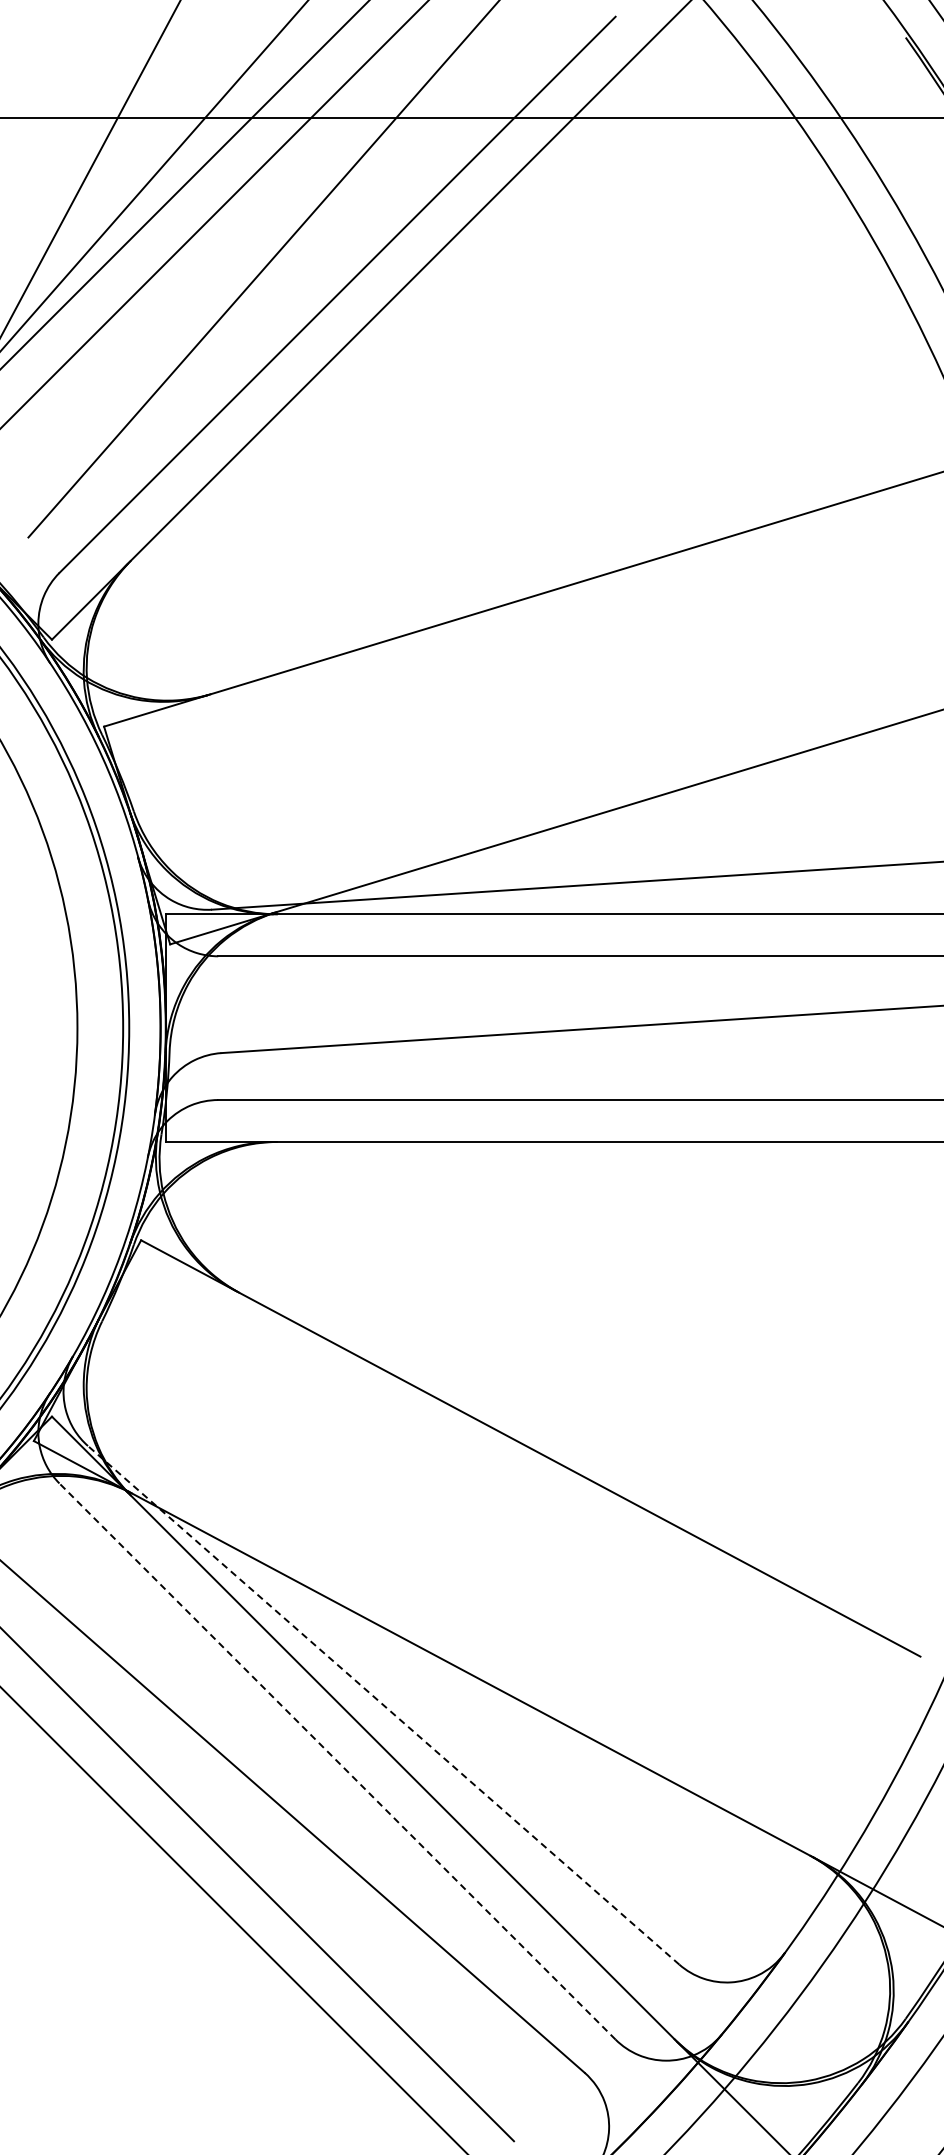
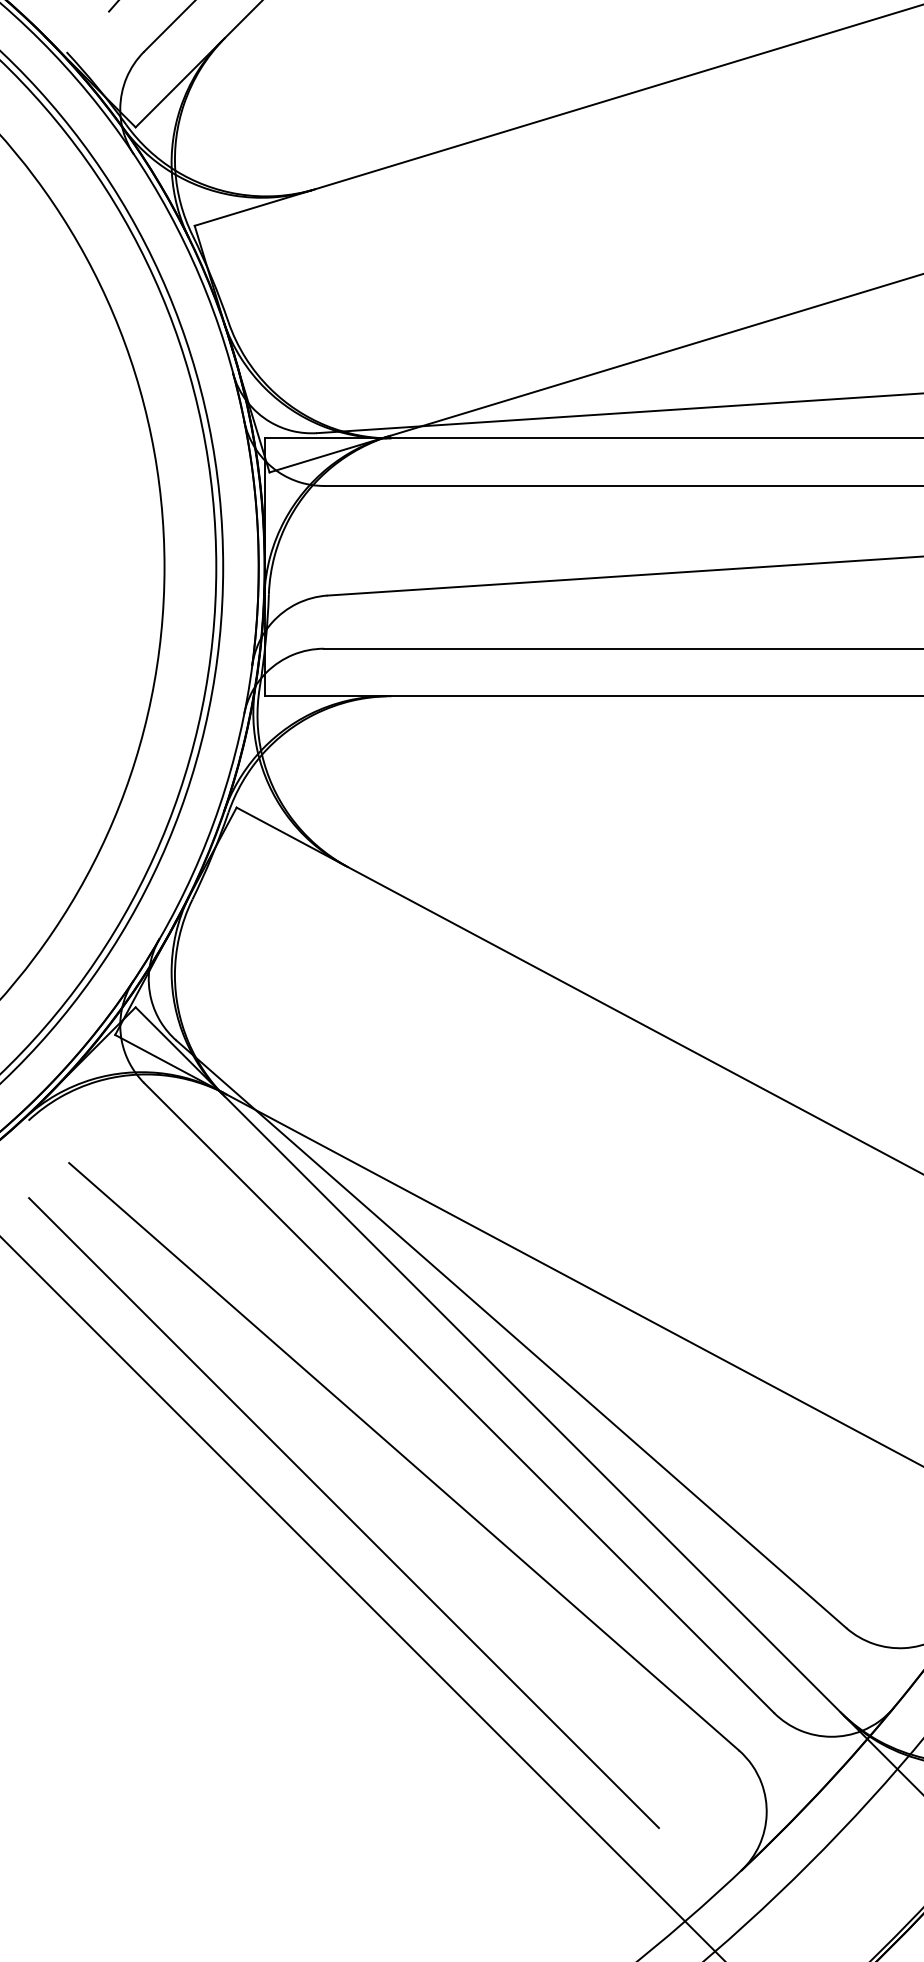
line: (383, 1705) -> (511, 1334), dashed -> solid
line: (337, 1761) -> (459, 1397), dashed -> solid

